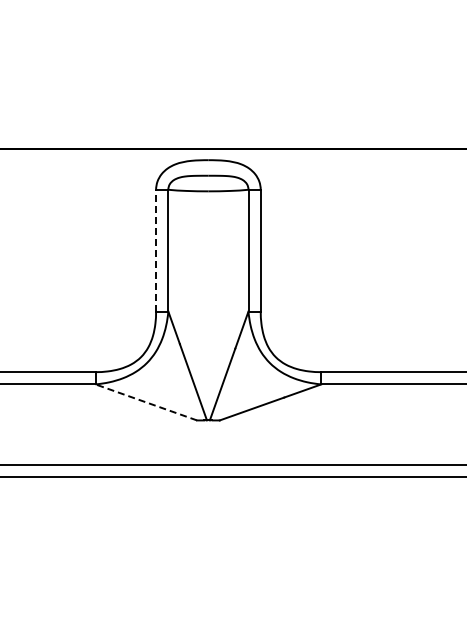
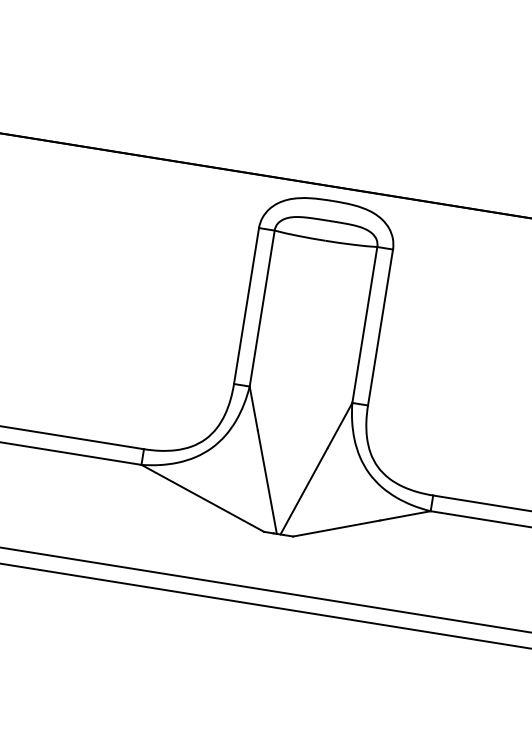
line: (156, 250) -> (247, 305), dashed -> solid
line: (146, 402) -> (203, 498), dashed -> solid

